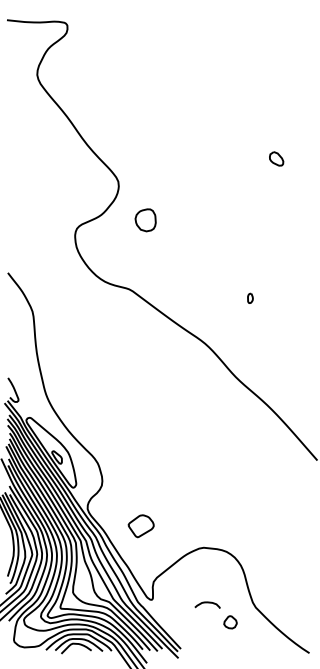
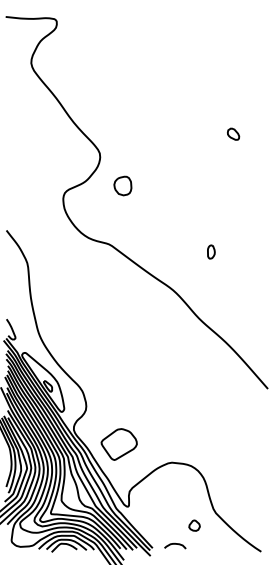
part: (250, 297) -> (211, 251), size x1.67
part: (140, 526) -> (118, 444), size x1.67
curve: (207, 603) -> (175, 544), moved

